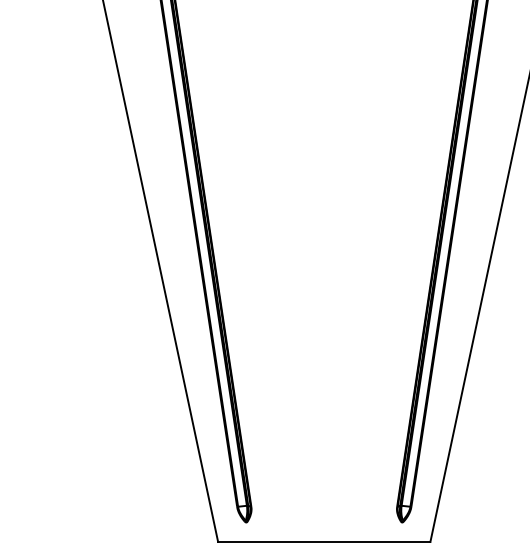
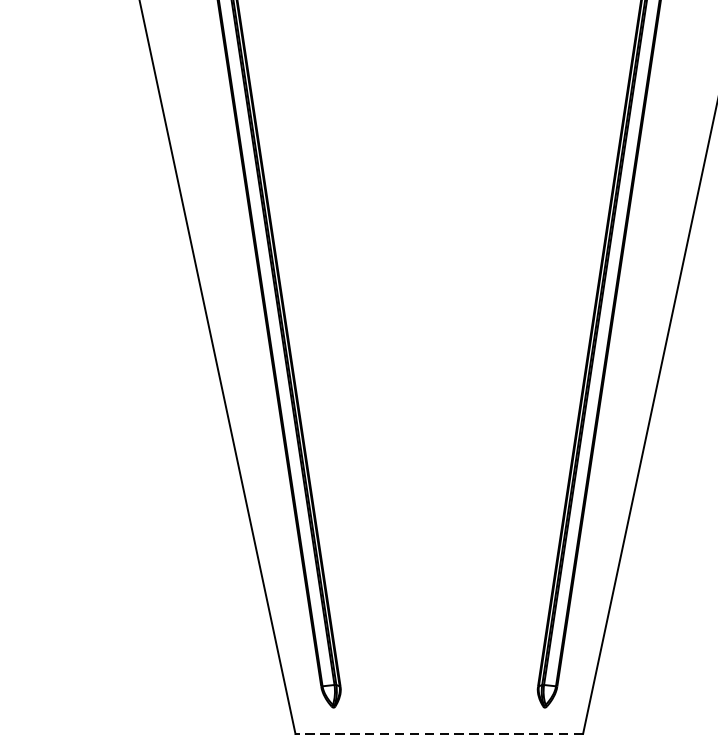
line: (323, 541) -> (438, 733), solid -> dashed

